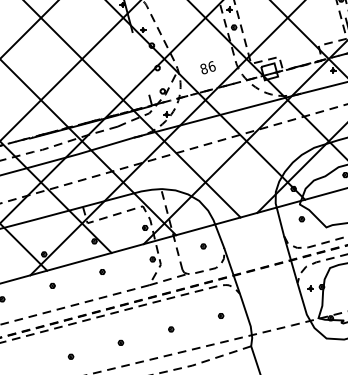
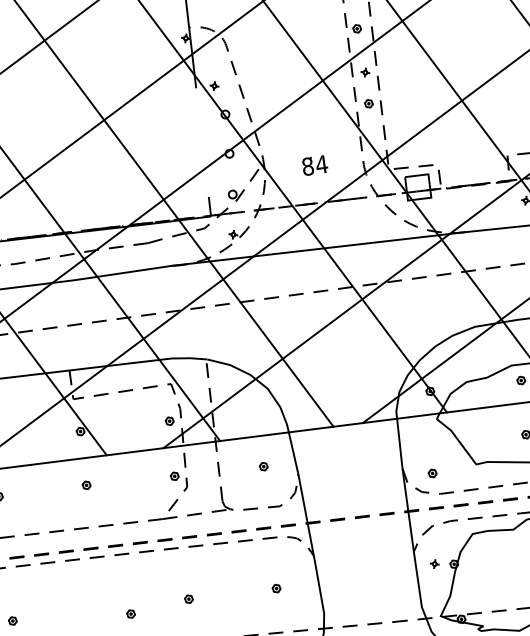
text: (211, 66) -> (321, 164), 86 -> 84
part: (301, 219) -> (431, 473), moved
part: (120, 342) -> (130, 613), moved

